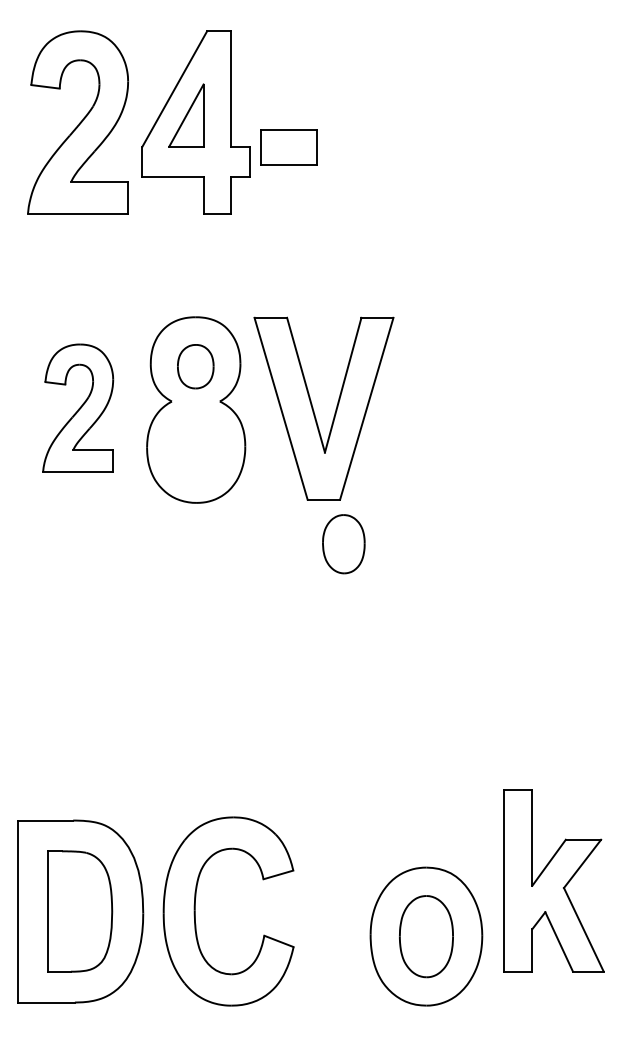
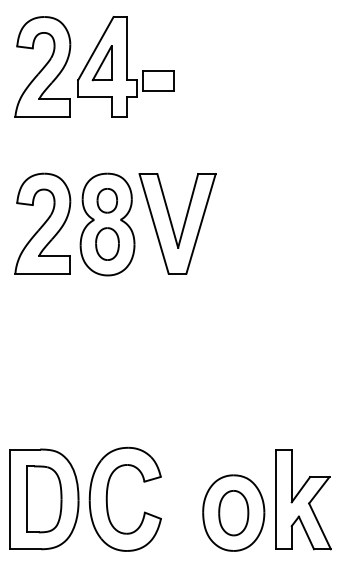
part: (77, 408) -> (42, 223), size x1.43
part: (343, 543) -> (107, 243), moved
part: (553, 880) -> (303, 499), moved

